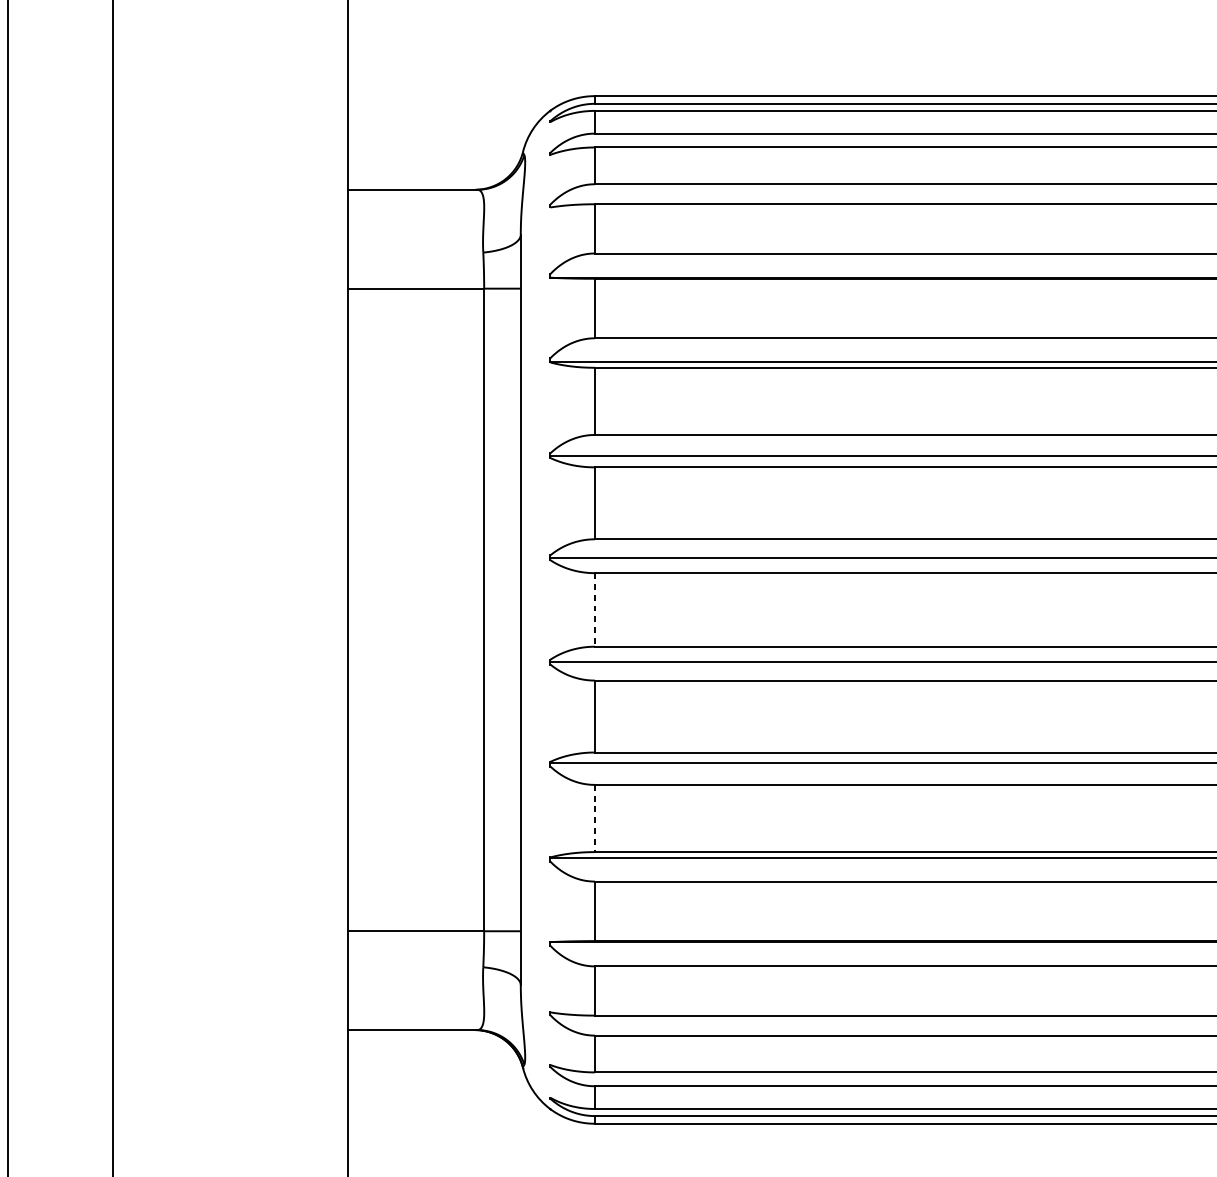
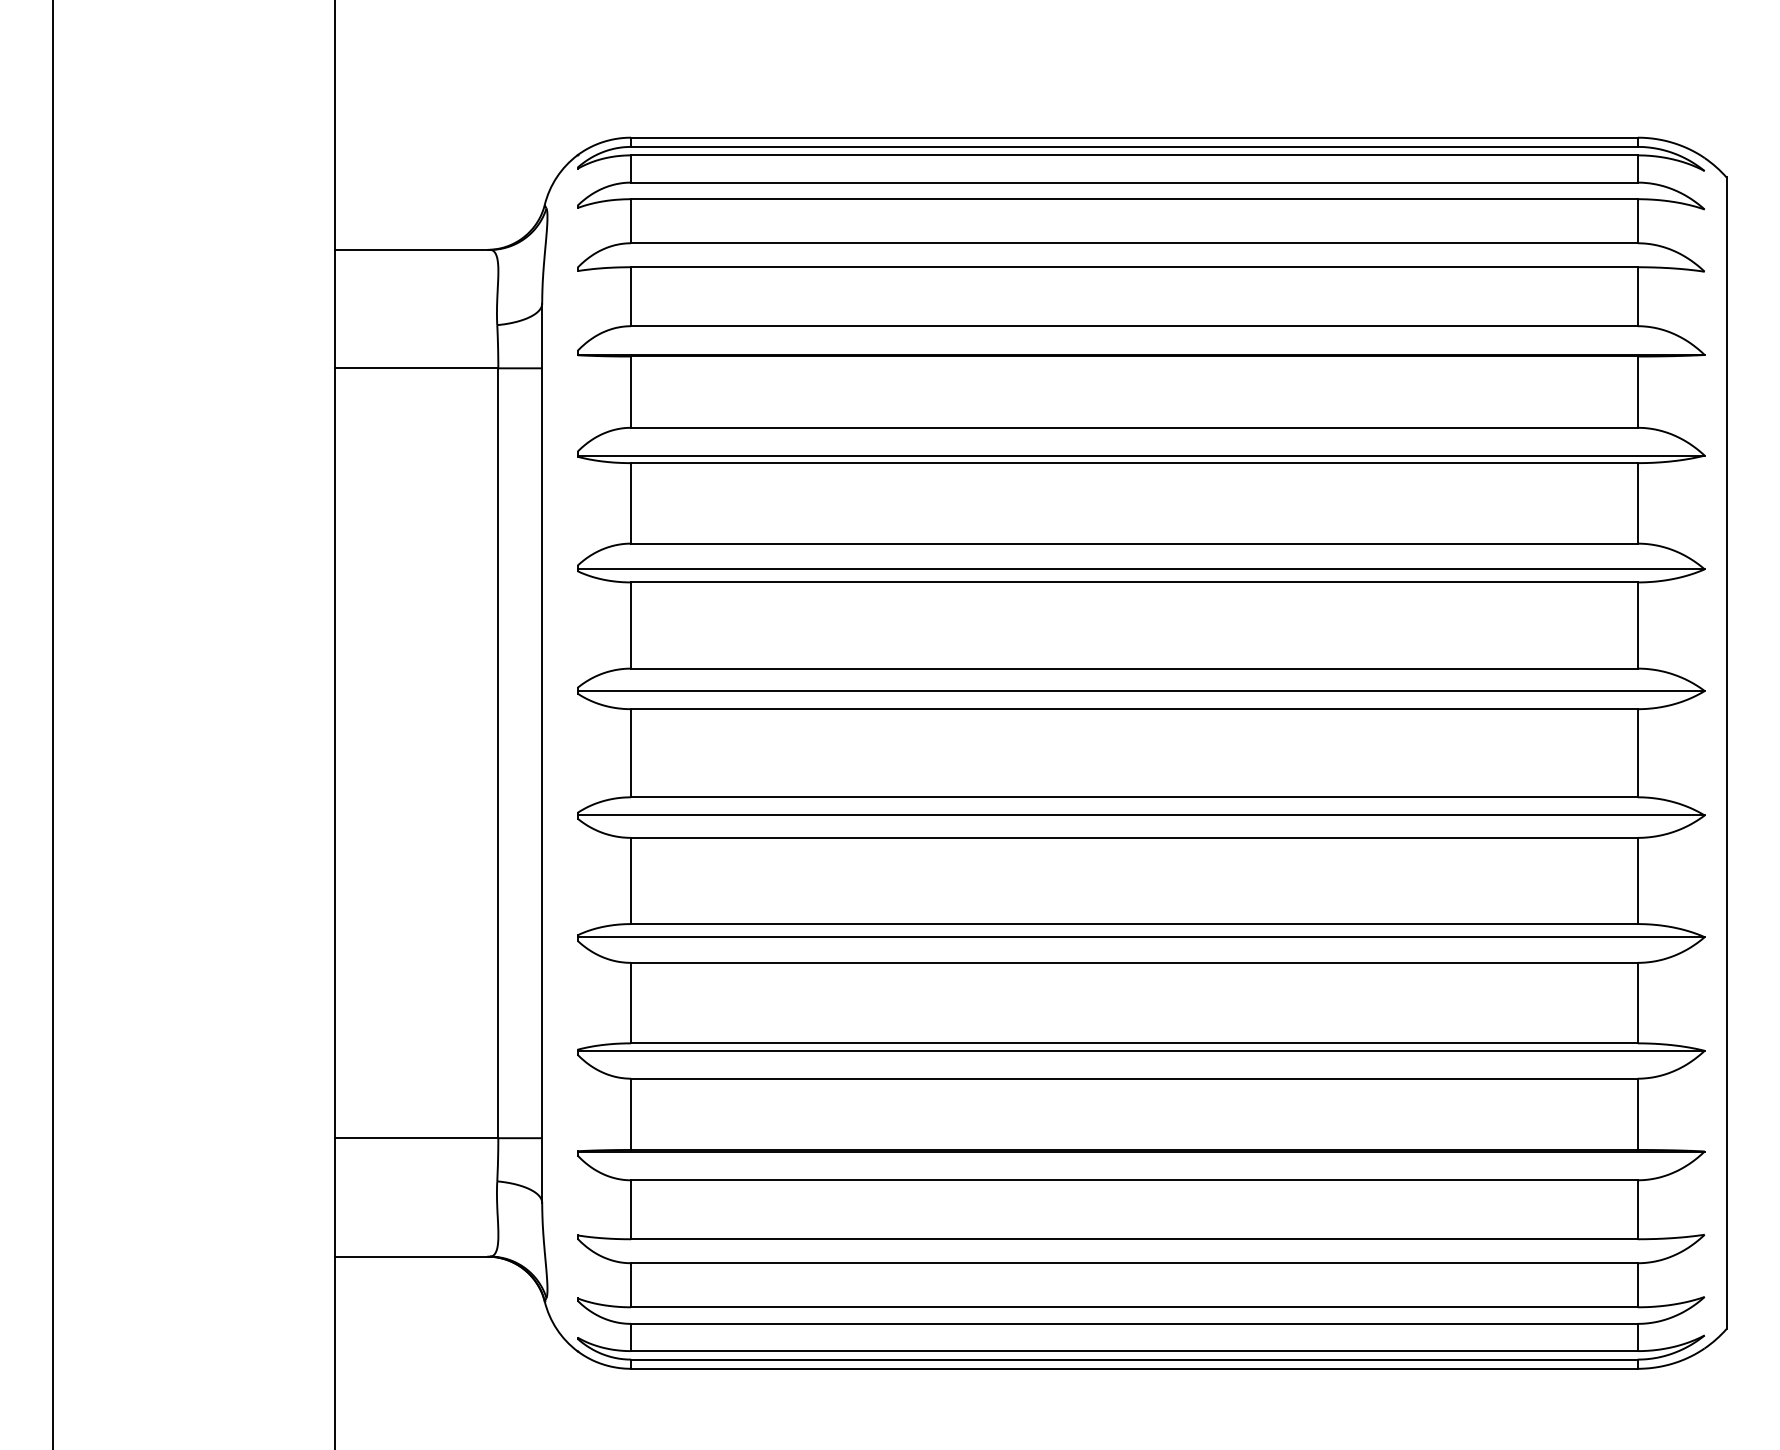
line: (595, 610) -> (631, 753), dashed -> solid
line: (595, 818) -> (631, 1003), dashed -> solid

